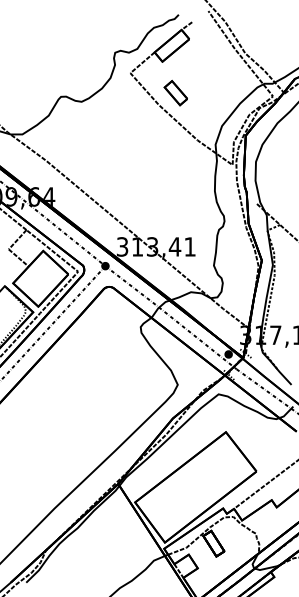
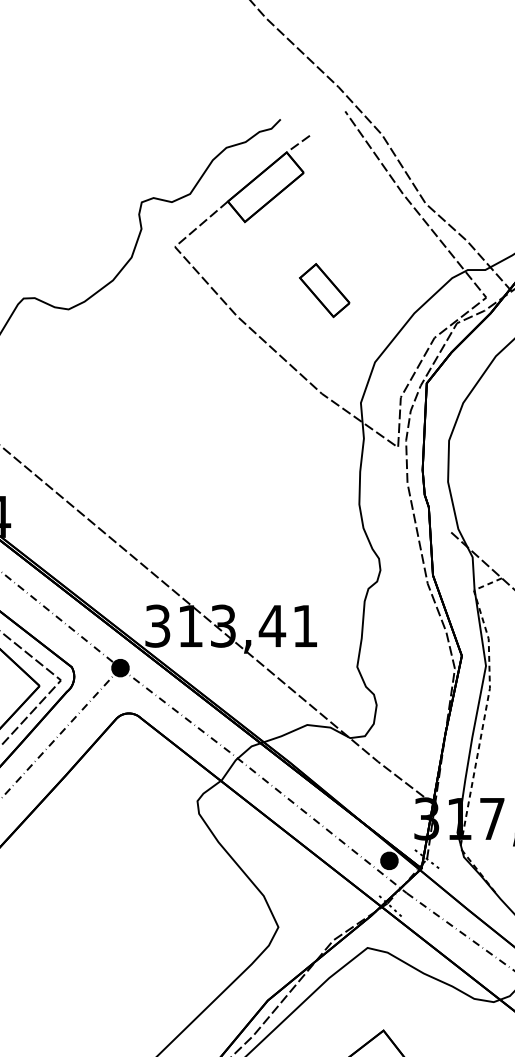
part: (175, 92) -> (323, 289), moved

